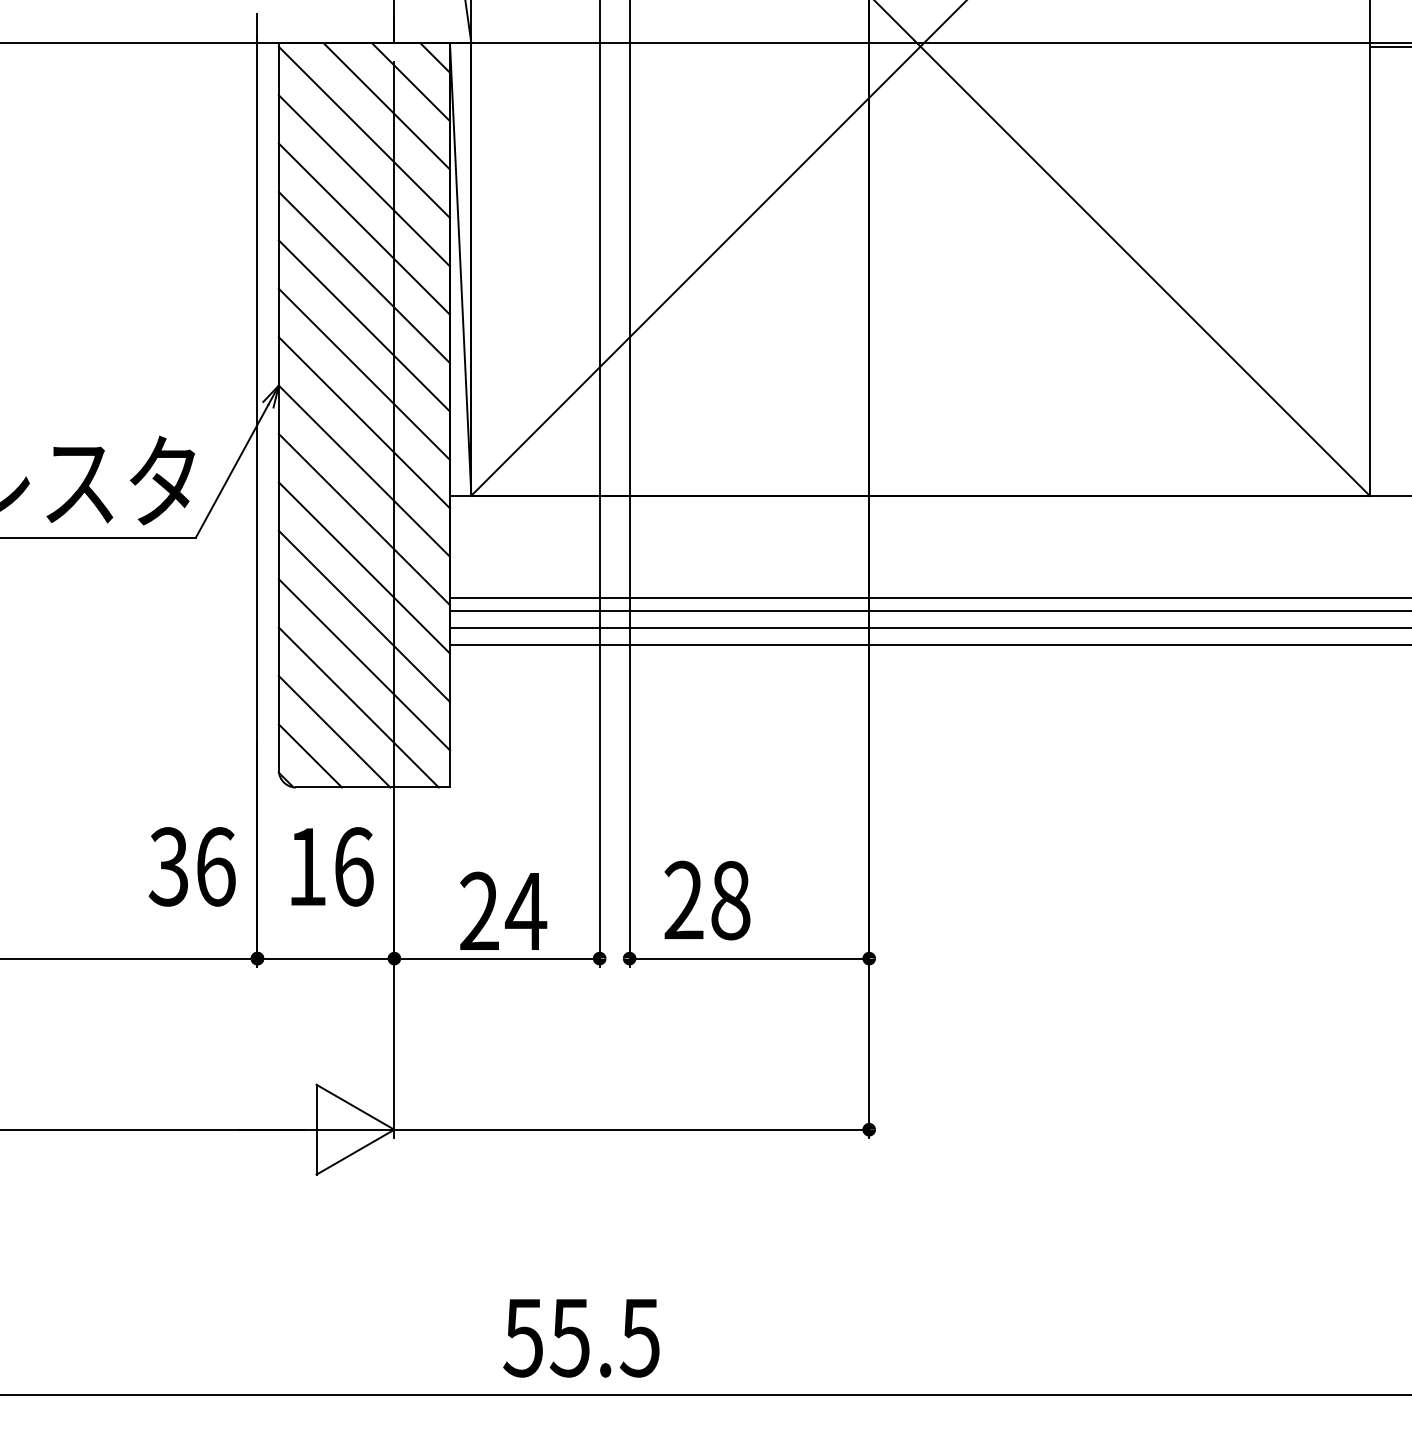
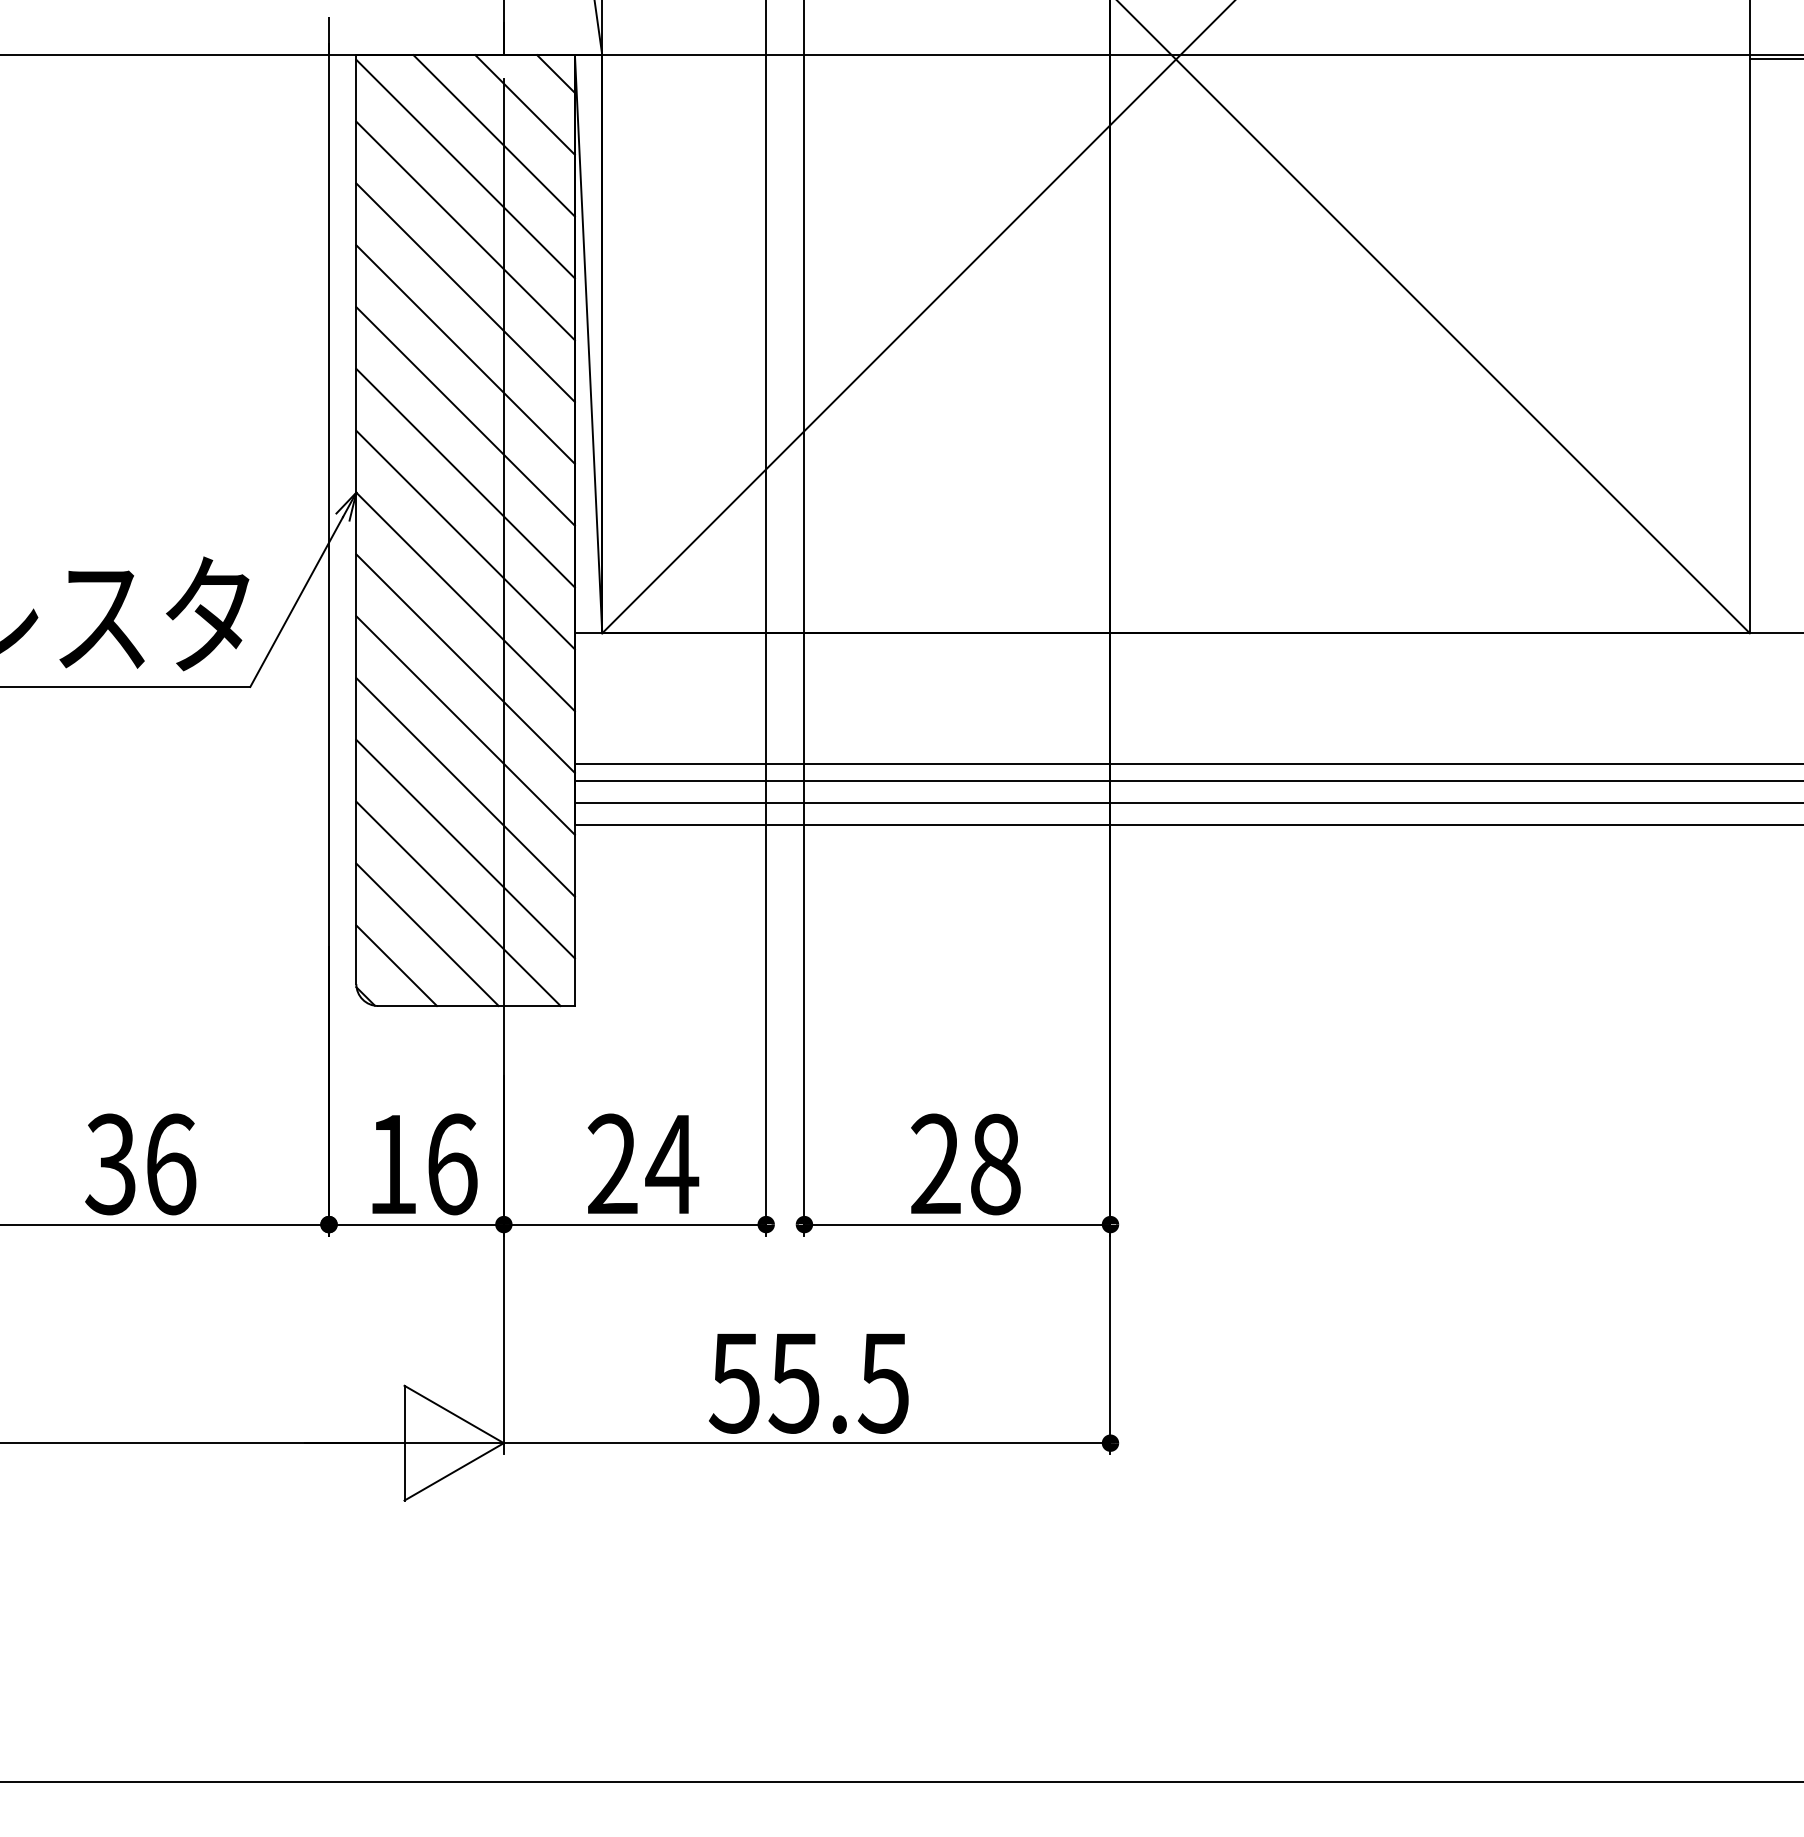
text: (192, 866) -> (140, 1164), moved
text: (332, 866) -> (424, 1164), moved
text: (707, 900) -> (965, 1164), moved
text: (581, 1338) -> (808, 1383), moved

